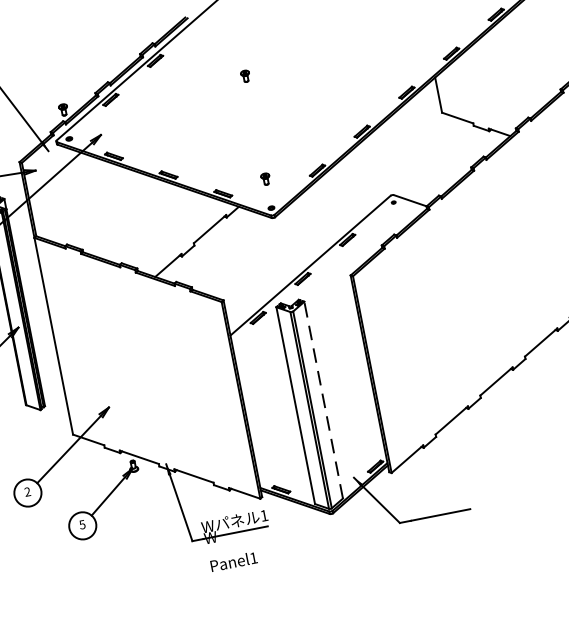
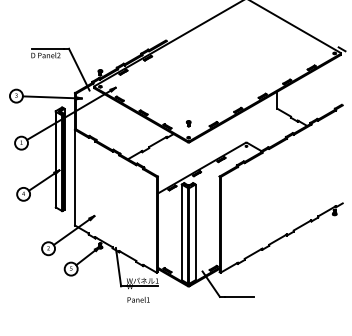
part: (245, 76) -> (188, 73), removed
line: (323, 400) -> (195, 232), dashed -> solid

